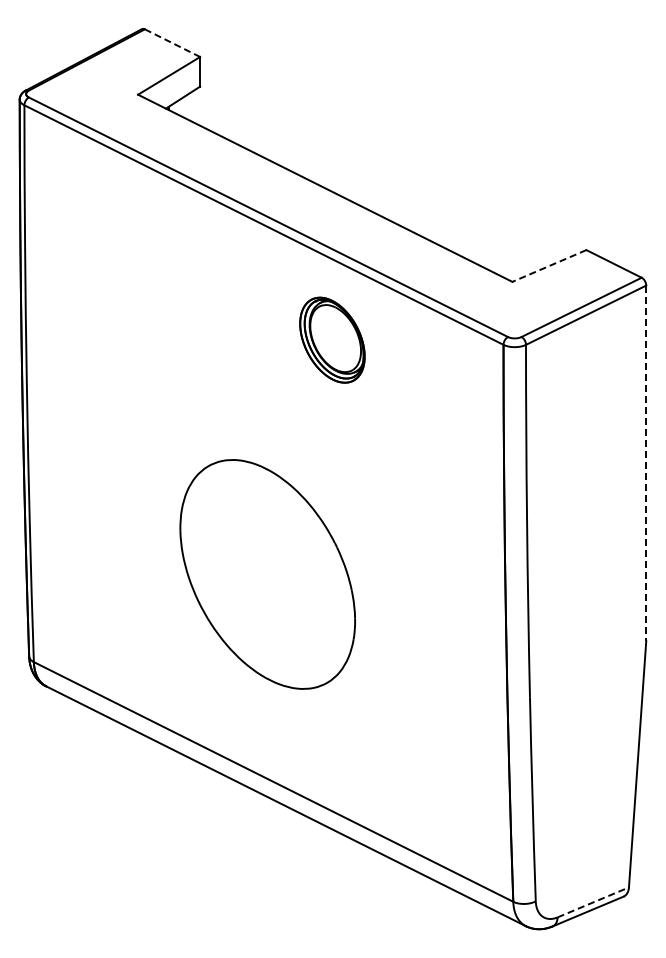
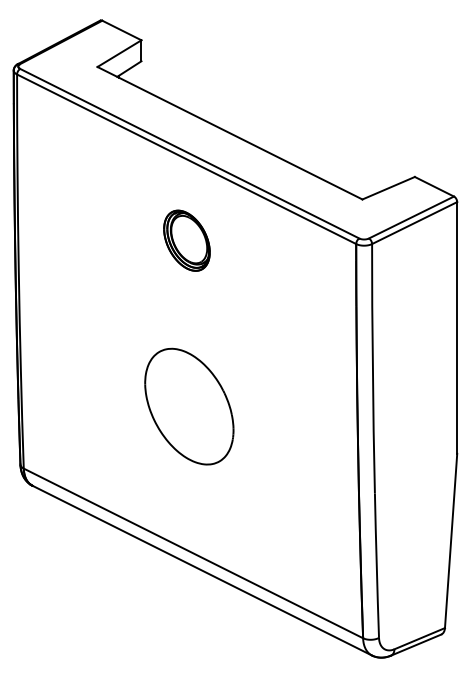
line: (172, 43) -> (121, 30), dashed -> solid
line: (548, 266) -> (388, 188), dashed -> solid
part: (332, 339) -> (187, 240), moved
line: (646, 463) -> (457, 328), dashed -> solid
part: (267, 574) -> (189, 406), size x0.71
line: (593, 902) -> (419, 638), dashed -> solid

